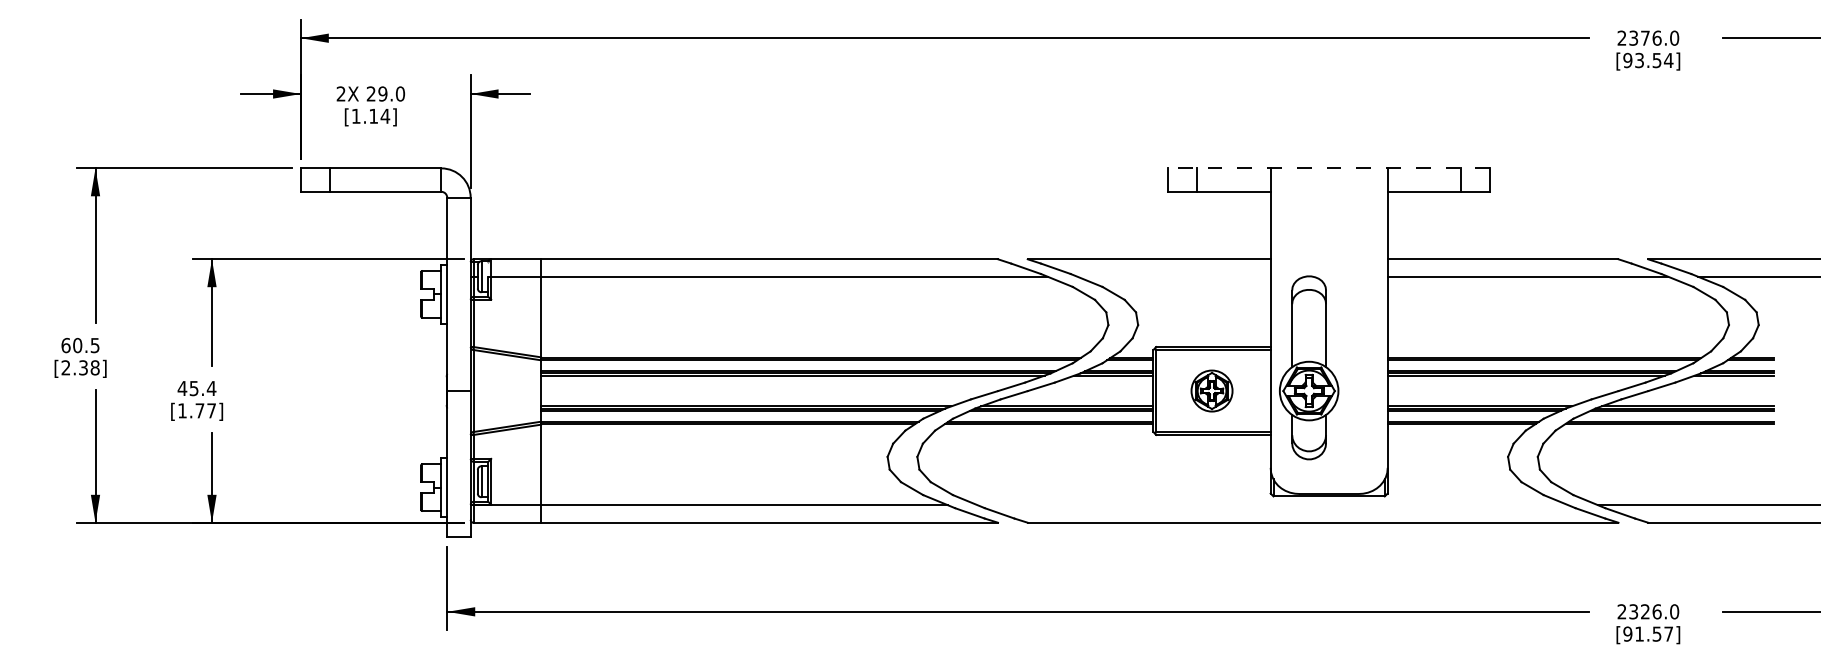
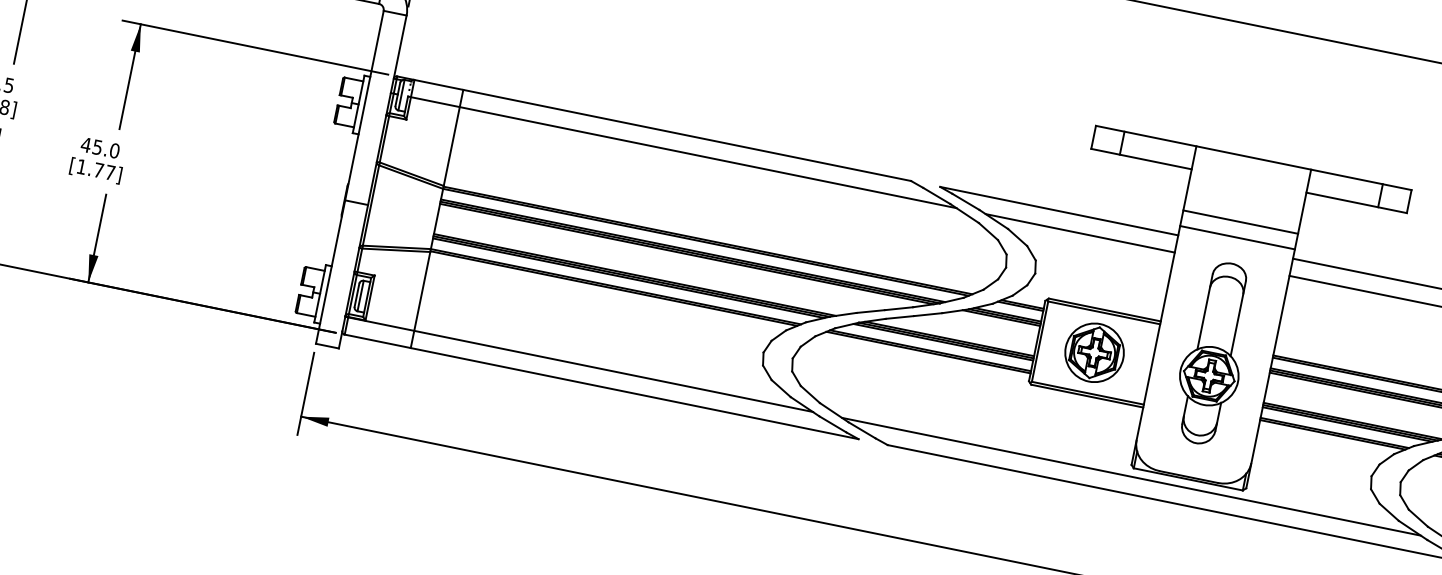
line: (1328, 168) -> (1253, 157), dashed -> solid
line: (1328, 233) -> (1240, 221), added
line: (1328, 249) -> (1236, 237), added
line: (1173, 276) -> (1079, 232), added
part: (1309, 367) -> (1214, 353), moved
text: (211, 388) -> (114, 150), 45.4 -> 45.0
part: (1211, 390) -> (1094, 352), size x1.43
line: (1272, 505) -> (1130, 477), added

